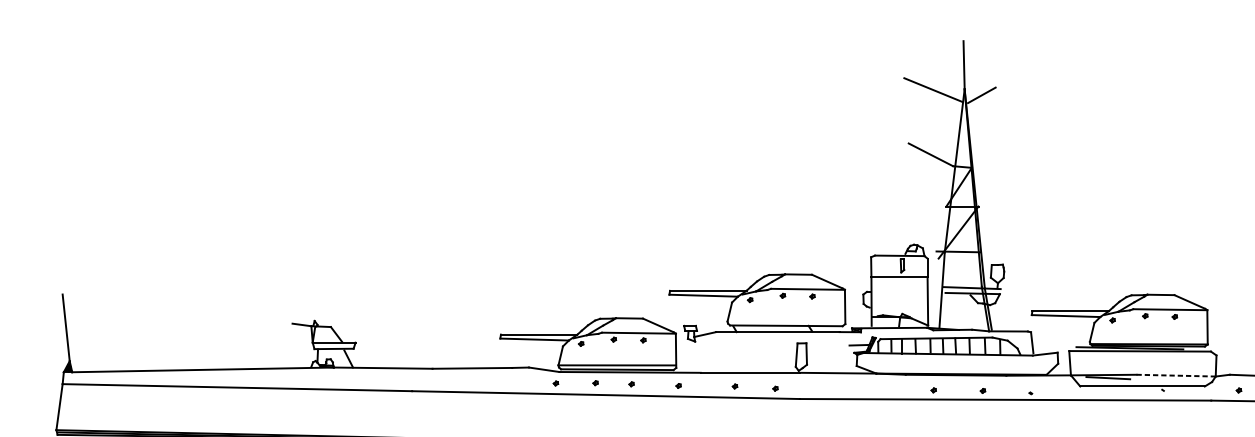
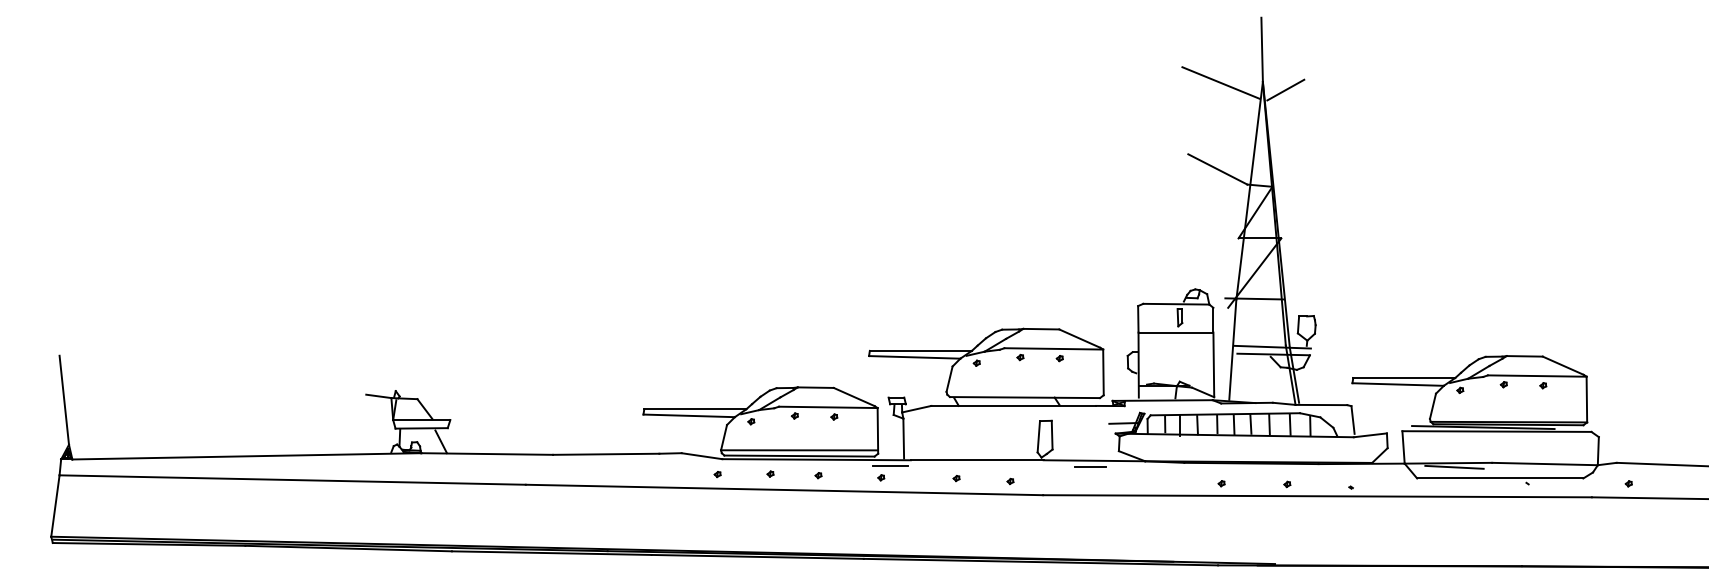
line: (695, 356) -> (903, 438), added
line: (685, 376) -> (890, 465), added
line: (1175, 376) -> (1544, 464), dashed -> solid
line: (835, 377) -> (1090, 466), added

